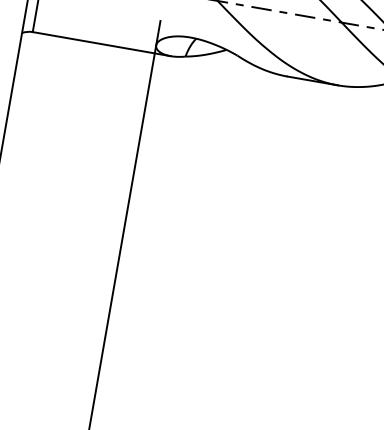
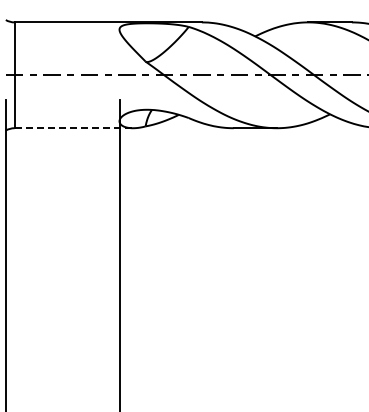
line: (102, 44) -> (74, 128), solid -> dashed

